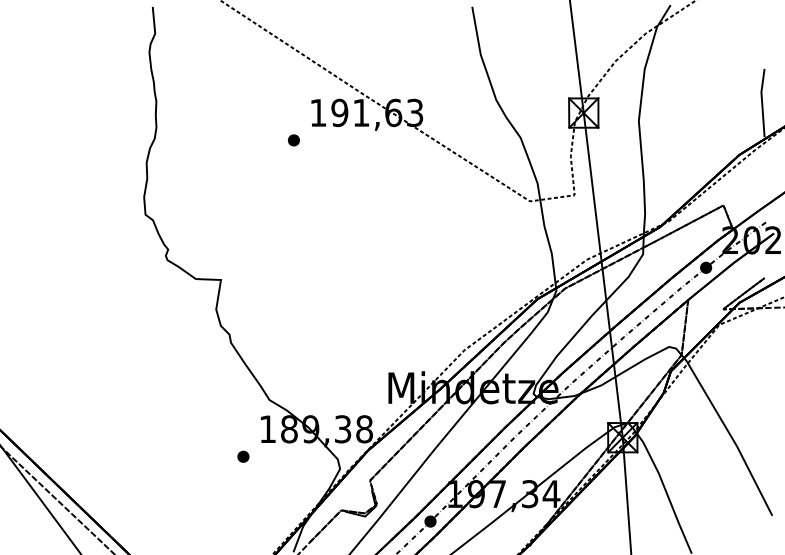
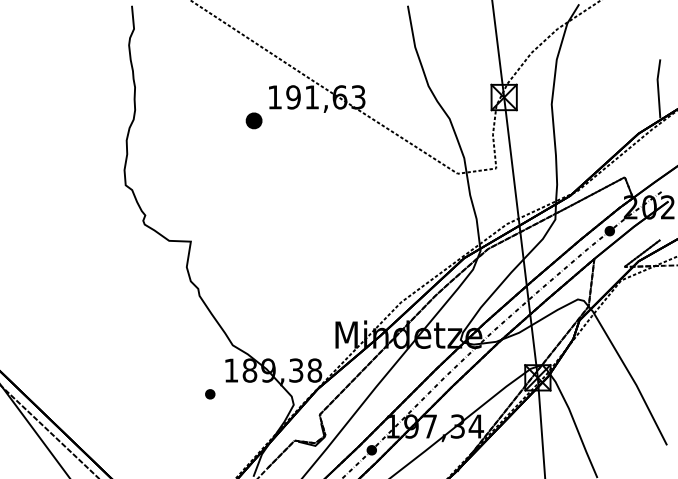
part: (293, 140) -> (253, 121), size x1.6

